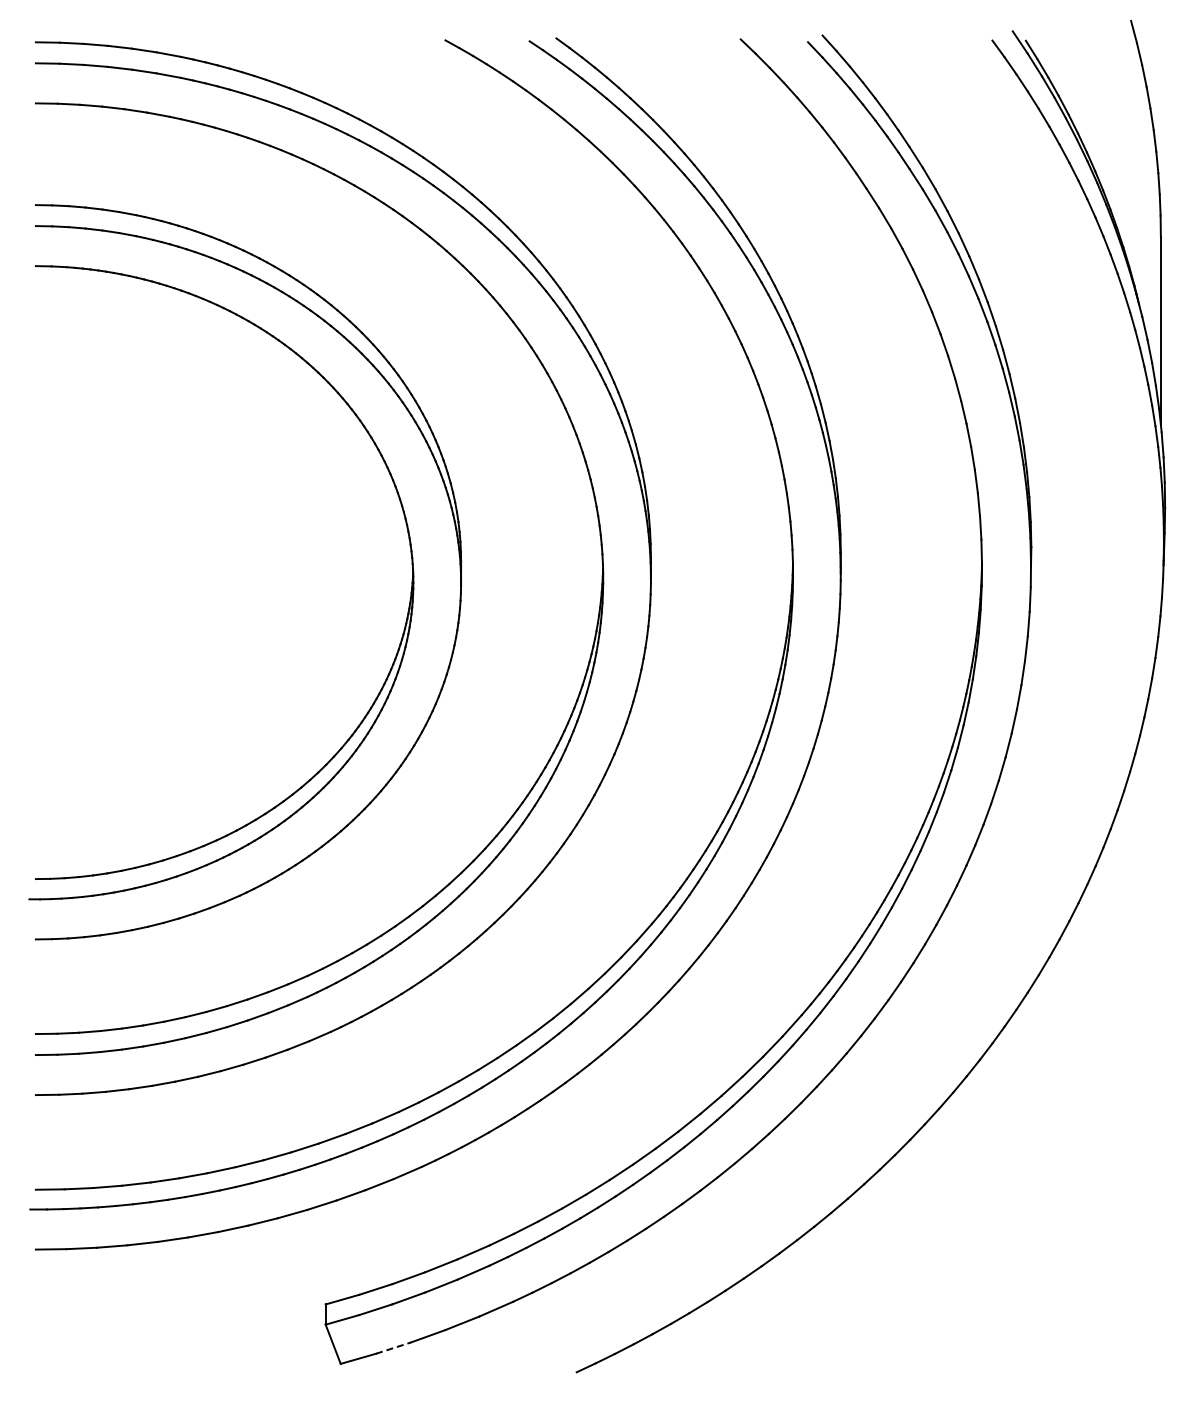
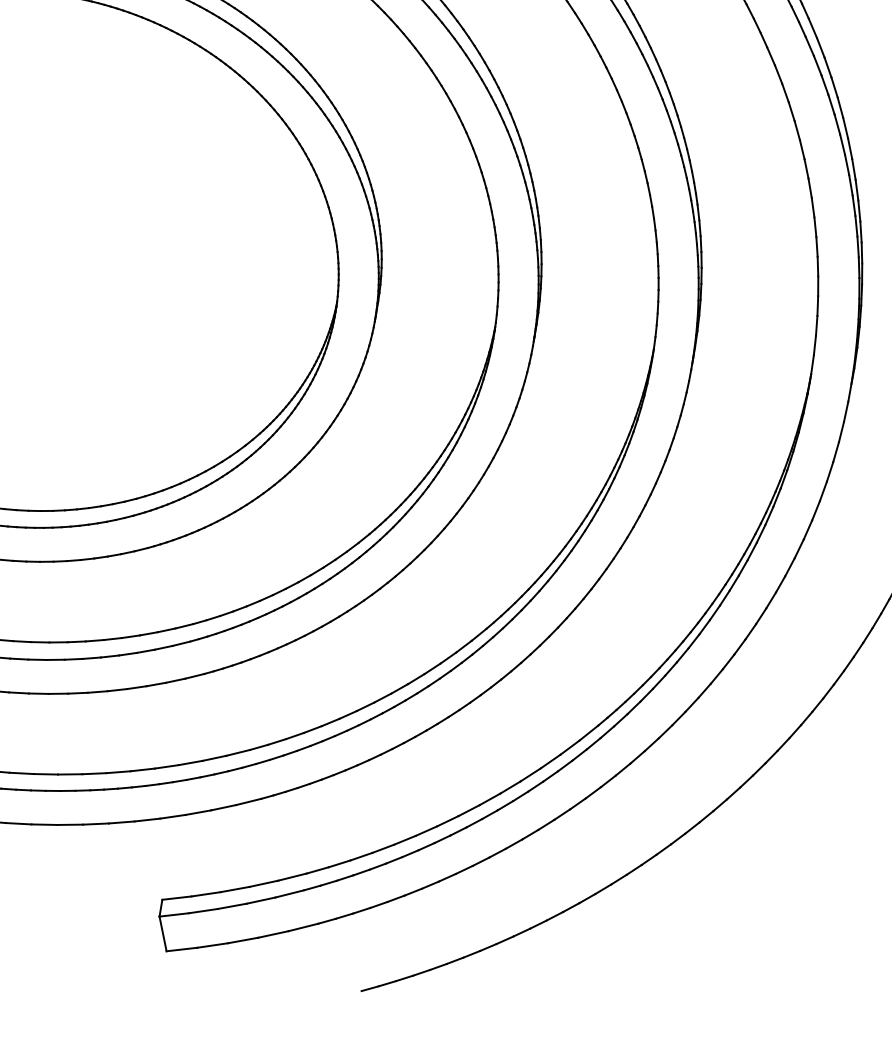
line: (393, 1347) -> (212, 945), dashed -> solid

